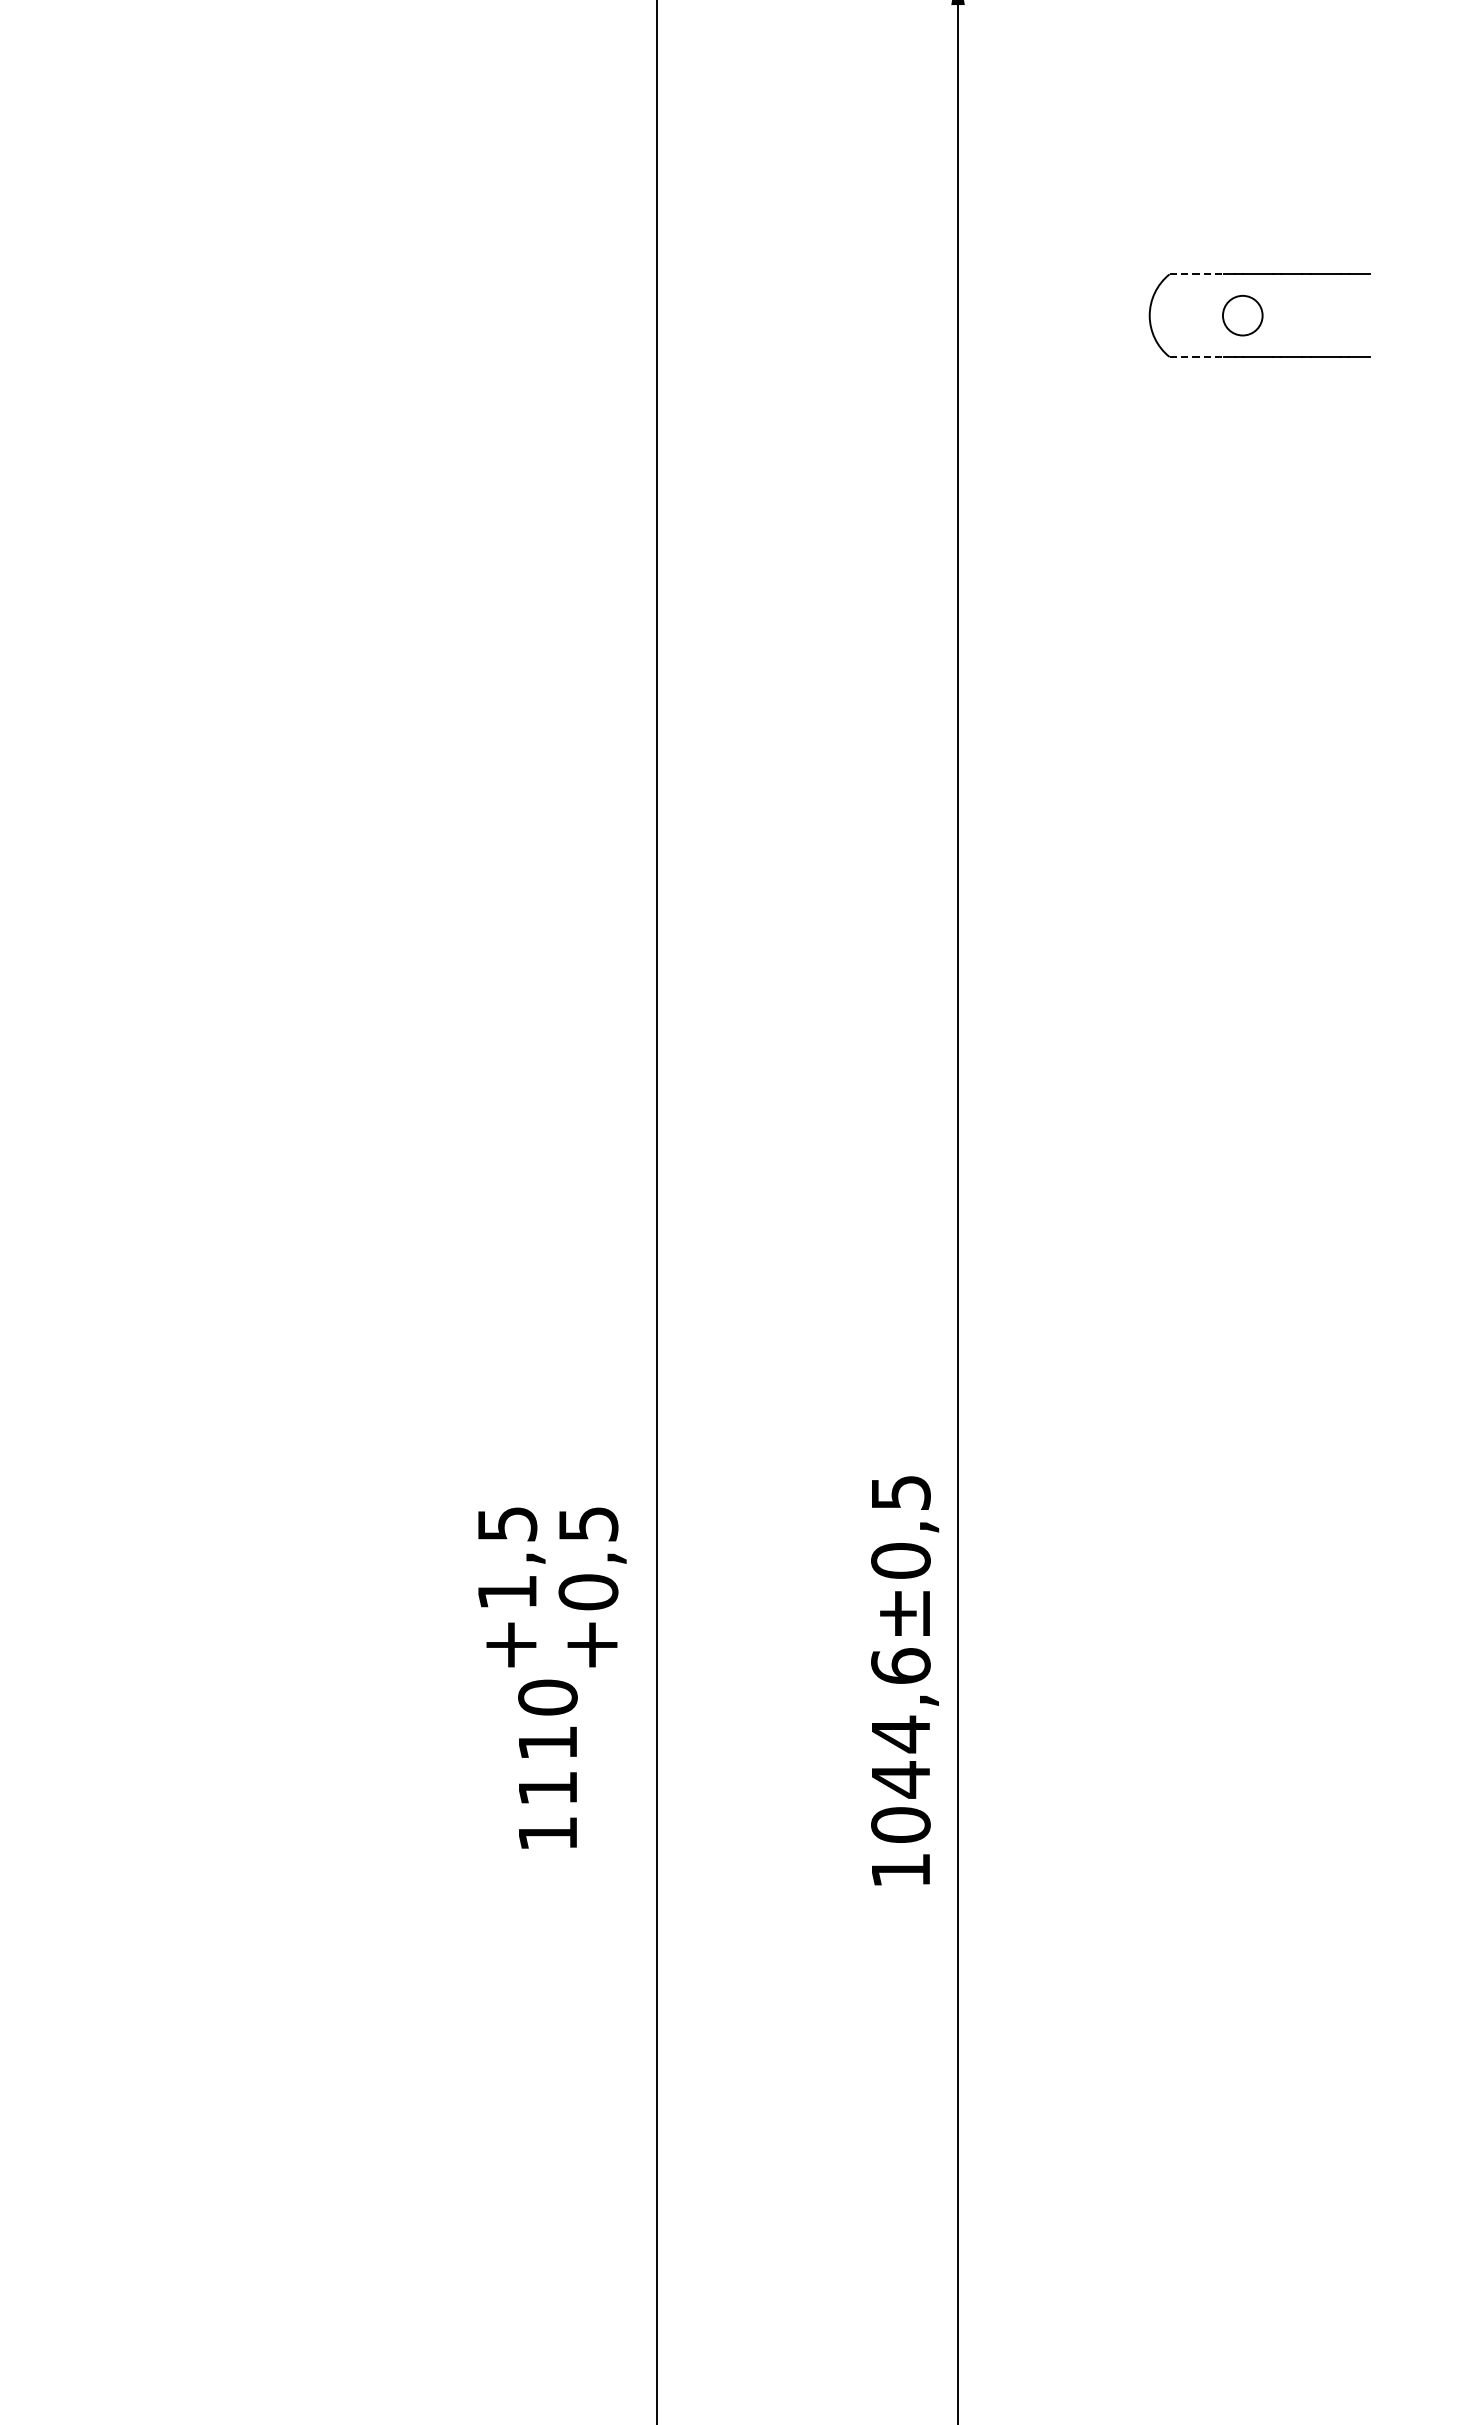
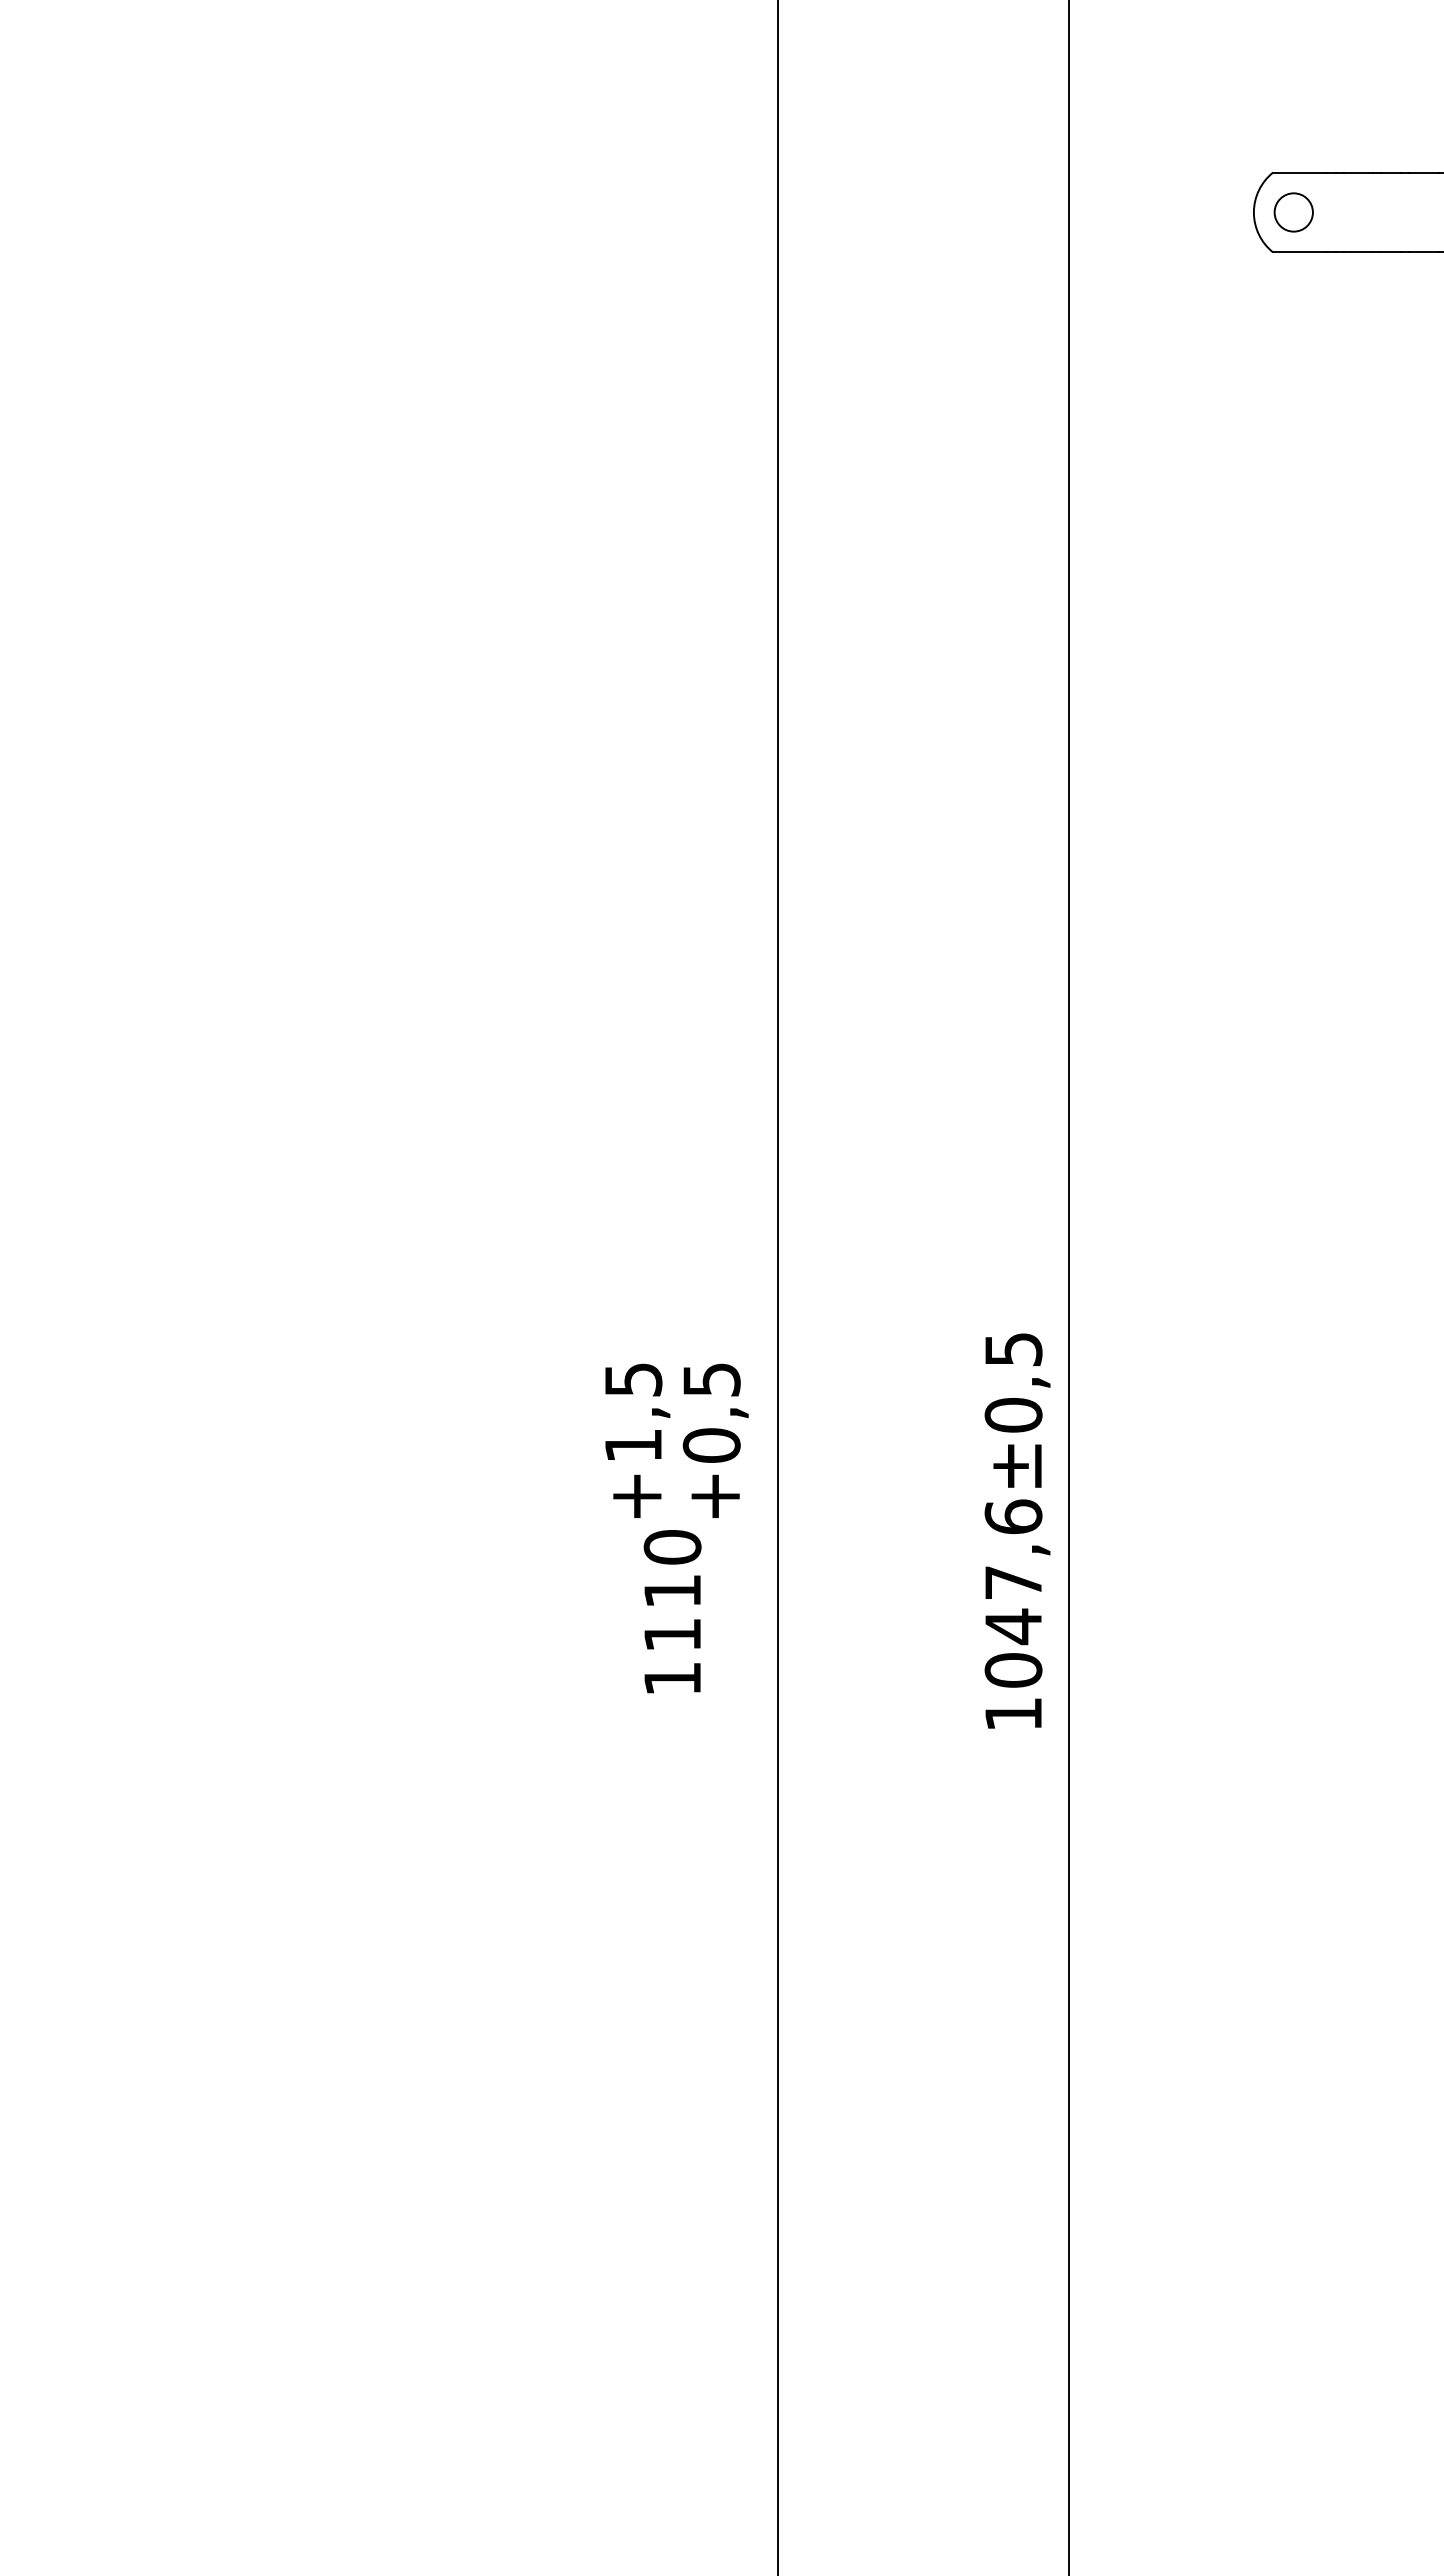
line: (1196, 274) -> (1299, 172), dashed -> solid
circle: (1242, 315) -> (1293, 212), moved
line: (1196, 357) -> (1299, 252), dashed -> solid
text: (900, 1734) -> (1013, 1582), 1044,6 -> 1047,6

